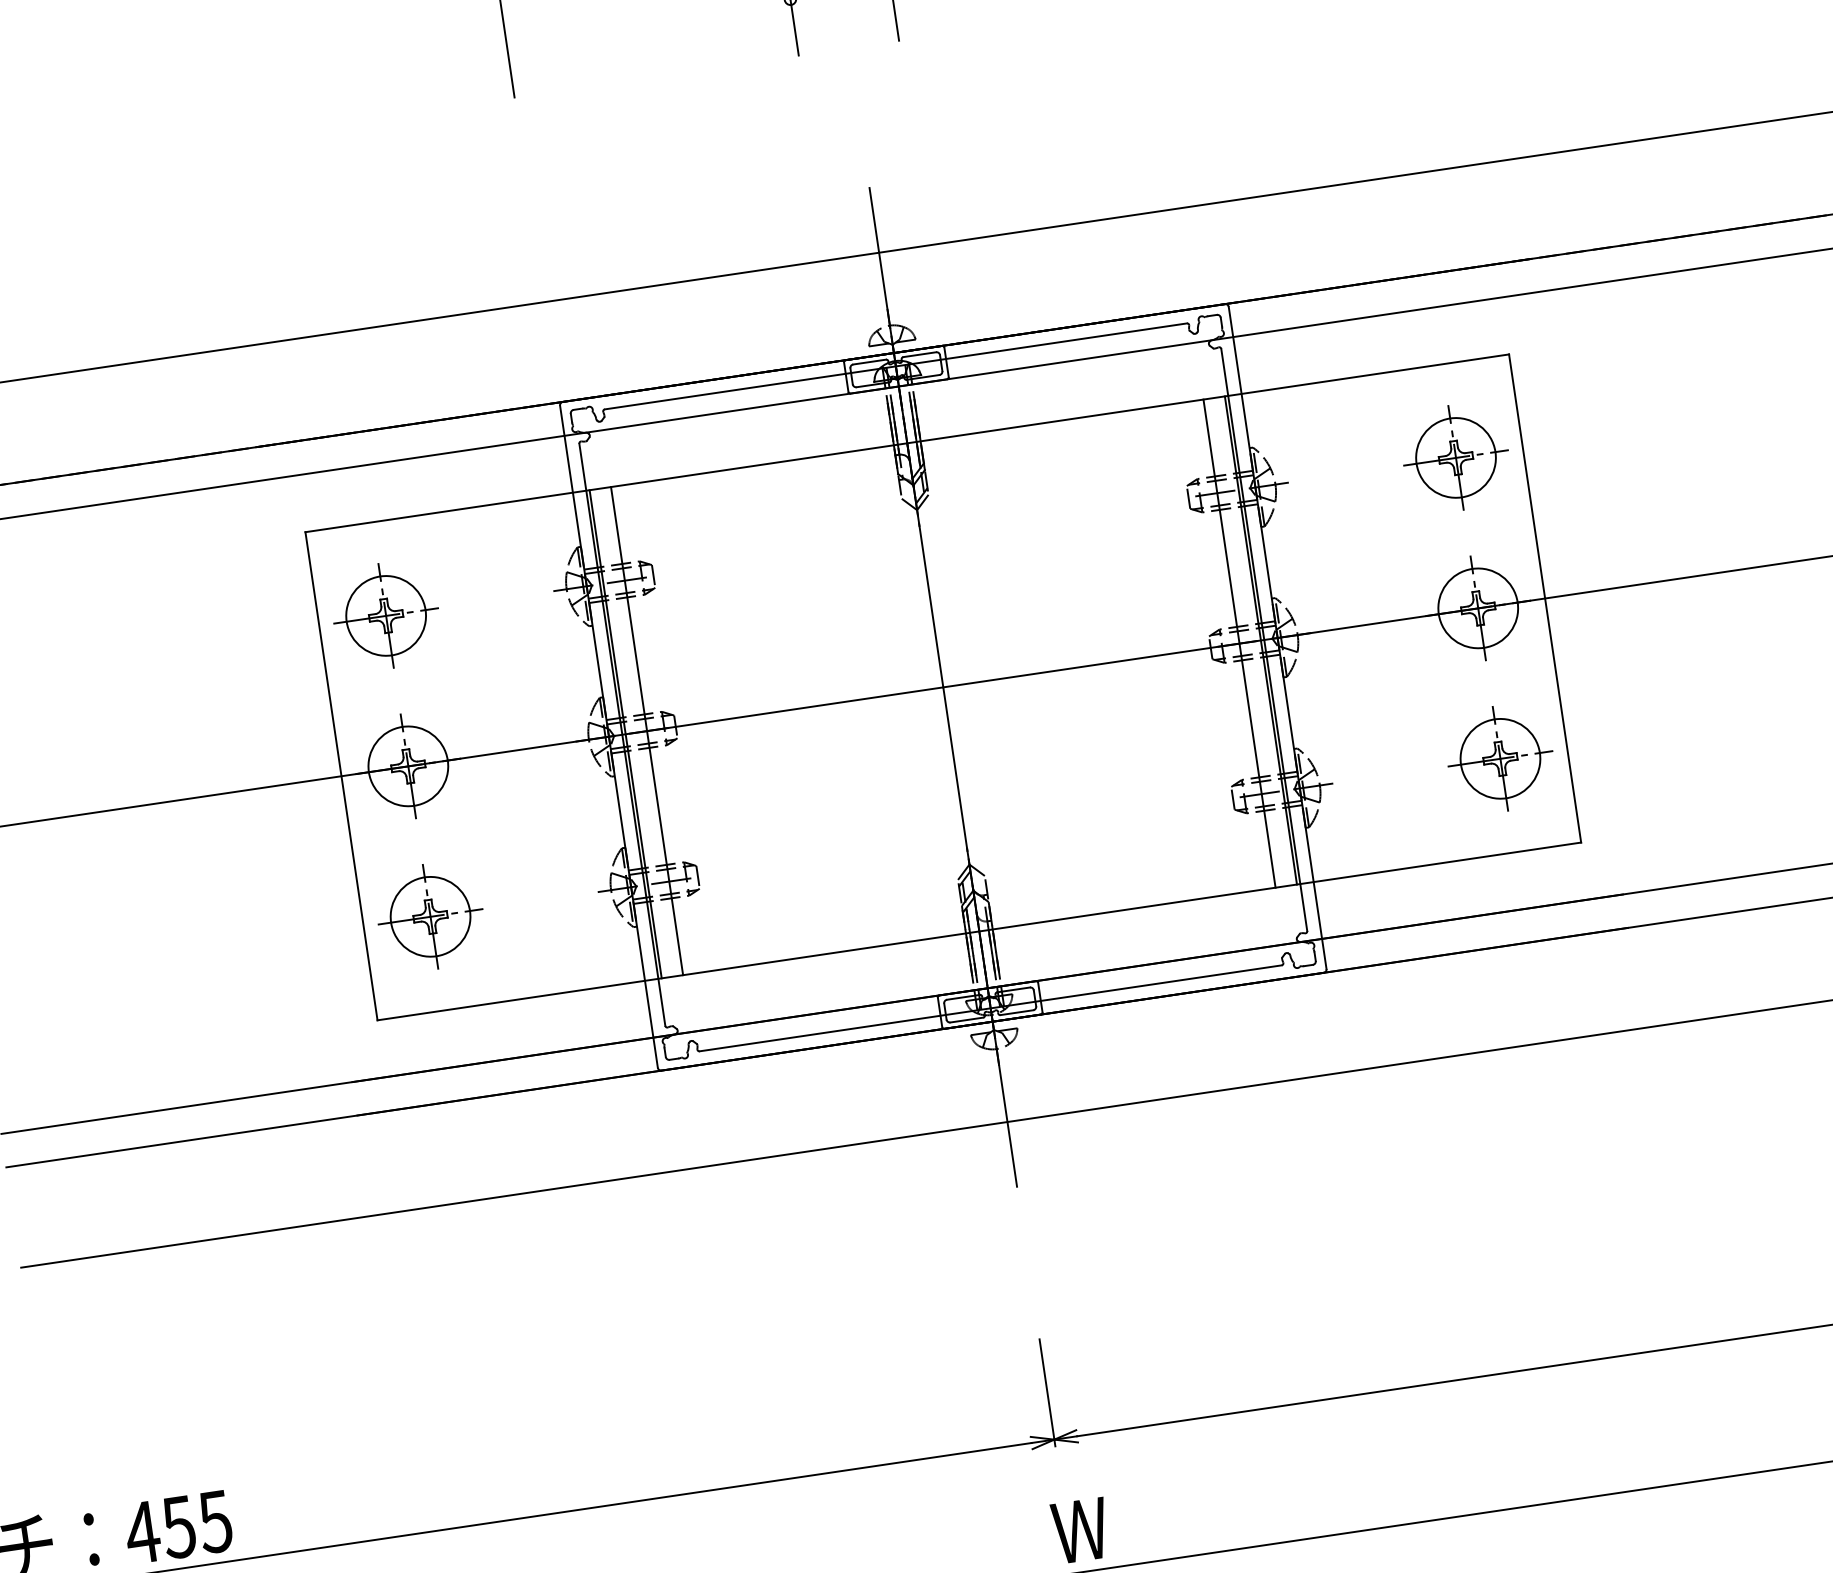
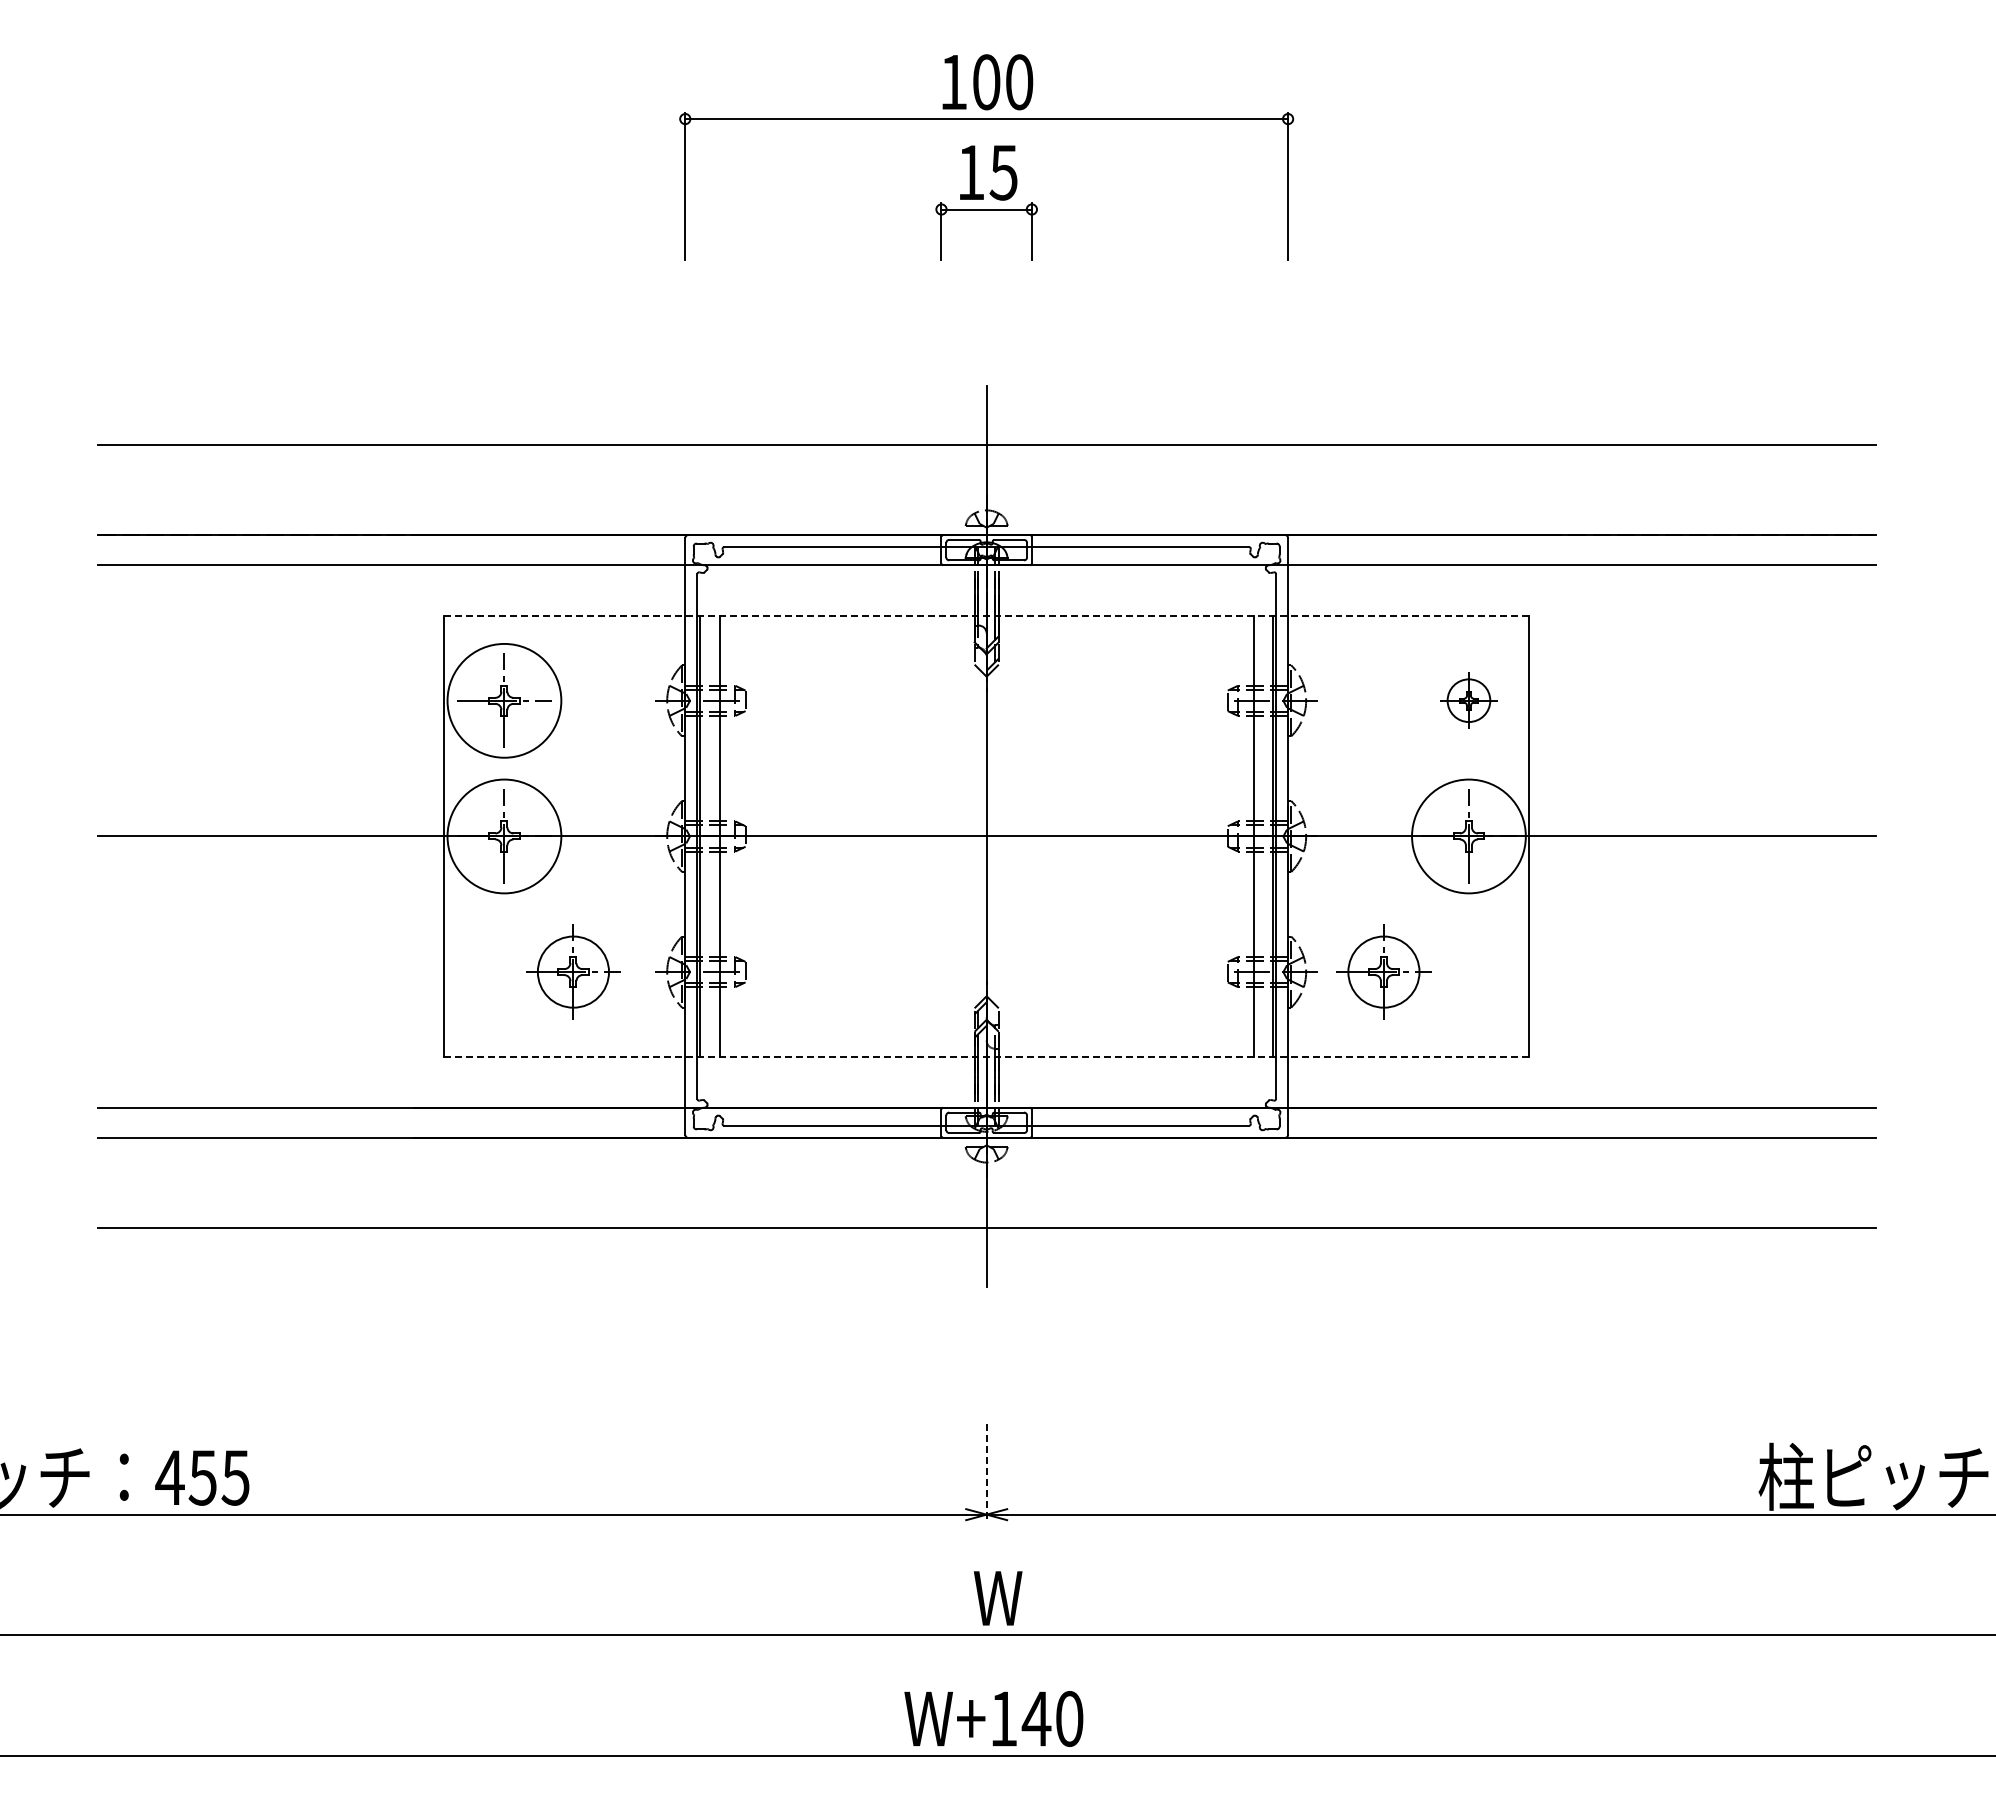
line: (907, 443) -> (986, 616), solid -> dashed
part: (1455, 457) -> (1468, 700), size x0.6
circle: (1477, 608) -> (1468, 836), size x1.6
circle: (386, 615) -> (504, 700), size x1.6
part: (1499, 758) -> (1383, 971), moved
circle: (408, 766) -> (504, 836), size x1.6
part: (430, 916) -> (573, 971), moved
line: (979, 931) -> (986, 1056), solid -> dashed
line: (1047, 1392) -> (986, 1472), solid -> dashed

